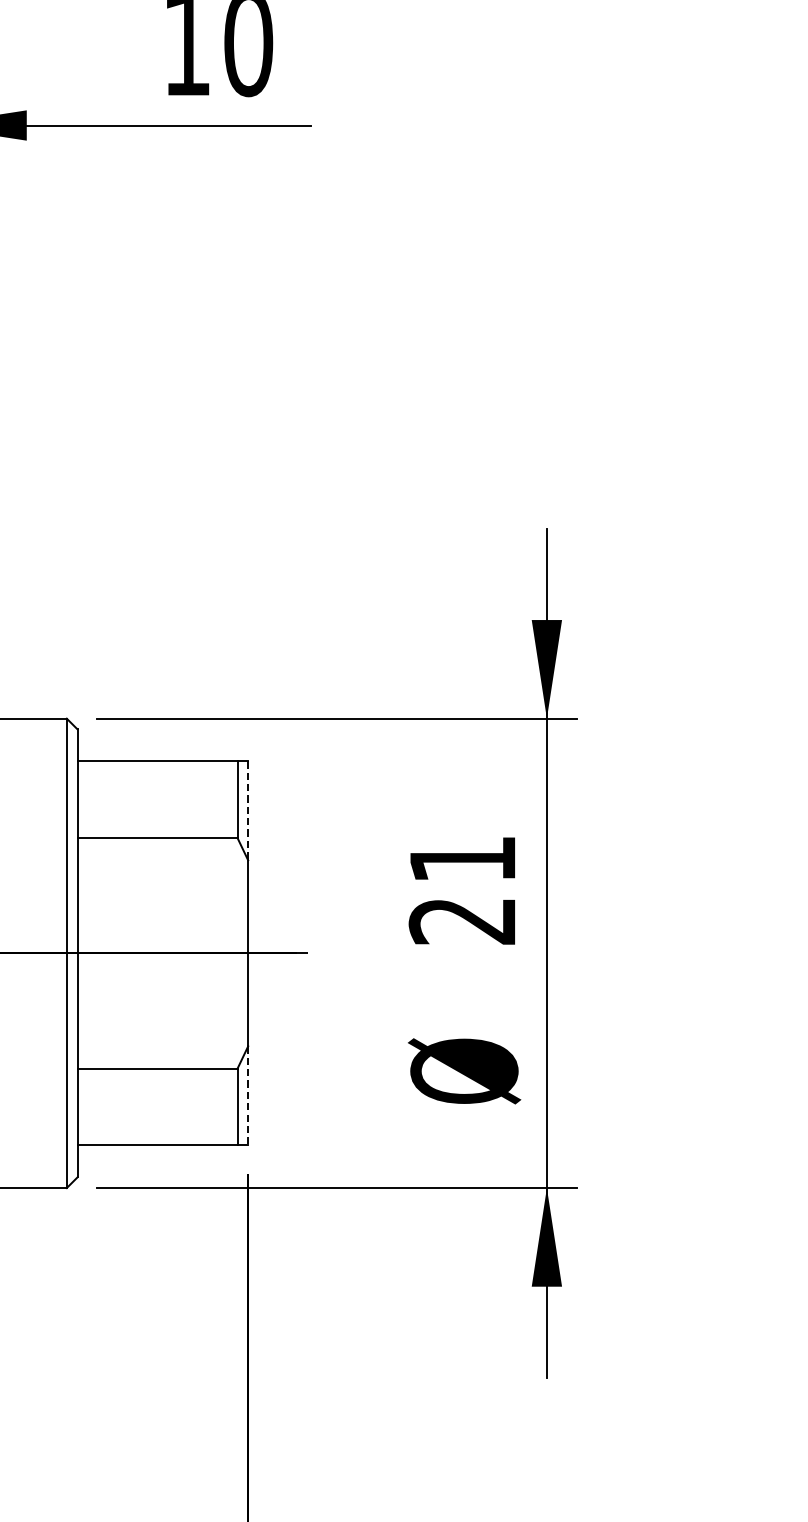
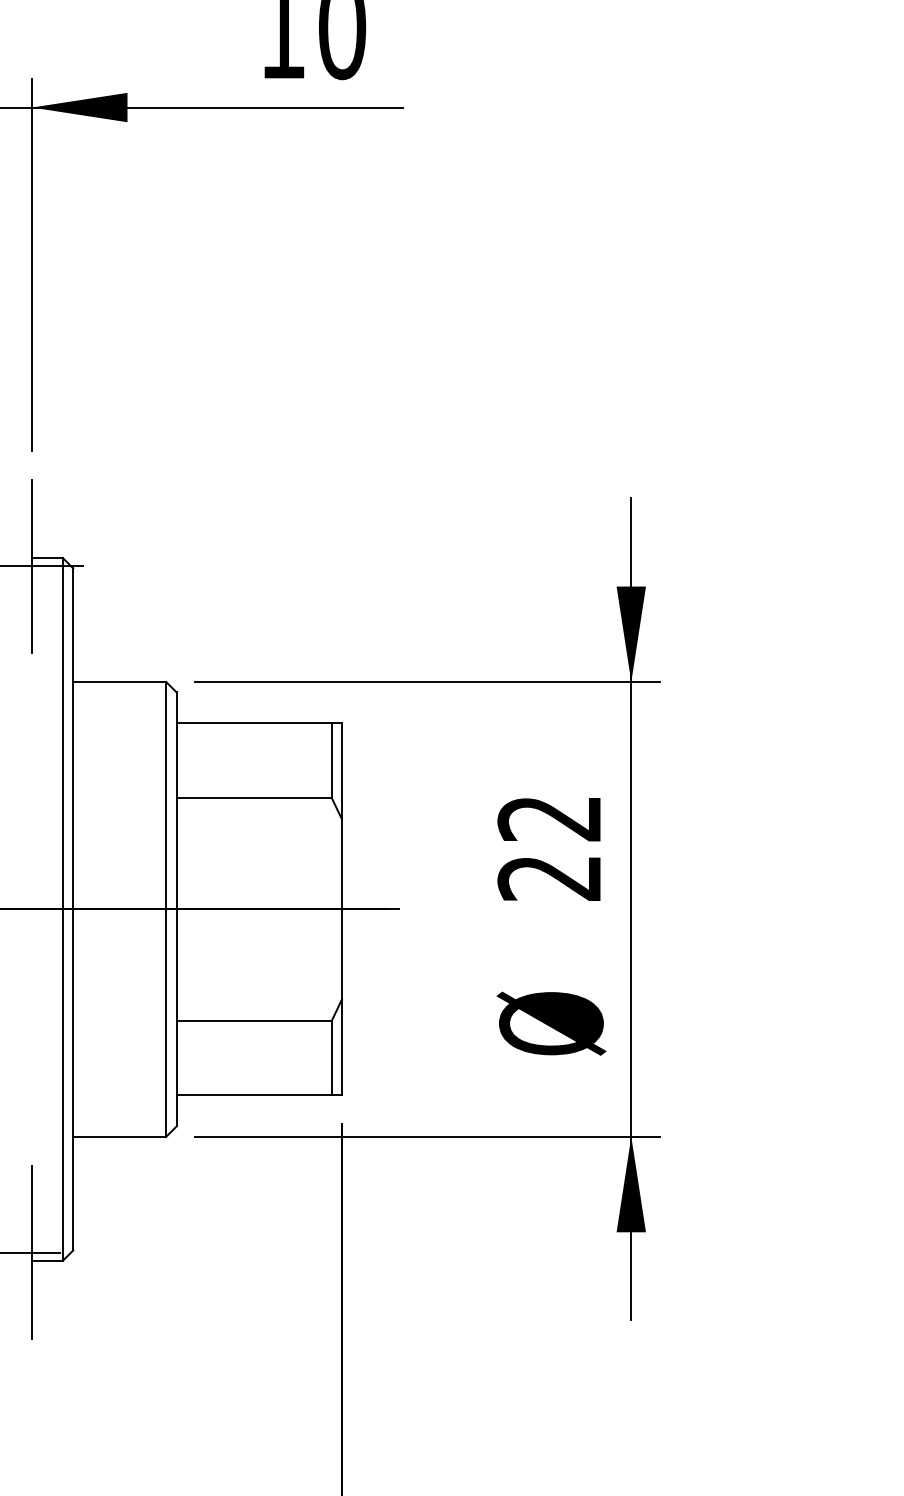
line: (247, 810) -> (341, 771), dashed -> solid
text: (461, 860) -> (548, 819), 21 -> 22
line: (247, 1095) -> (341, 1047), dashed -> solid

